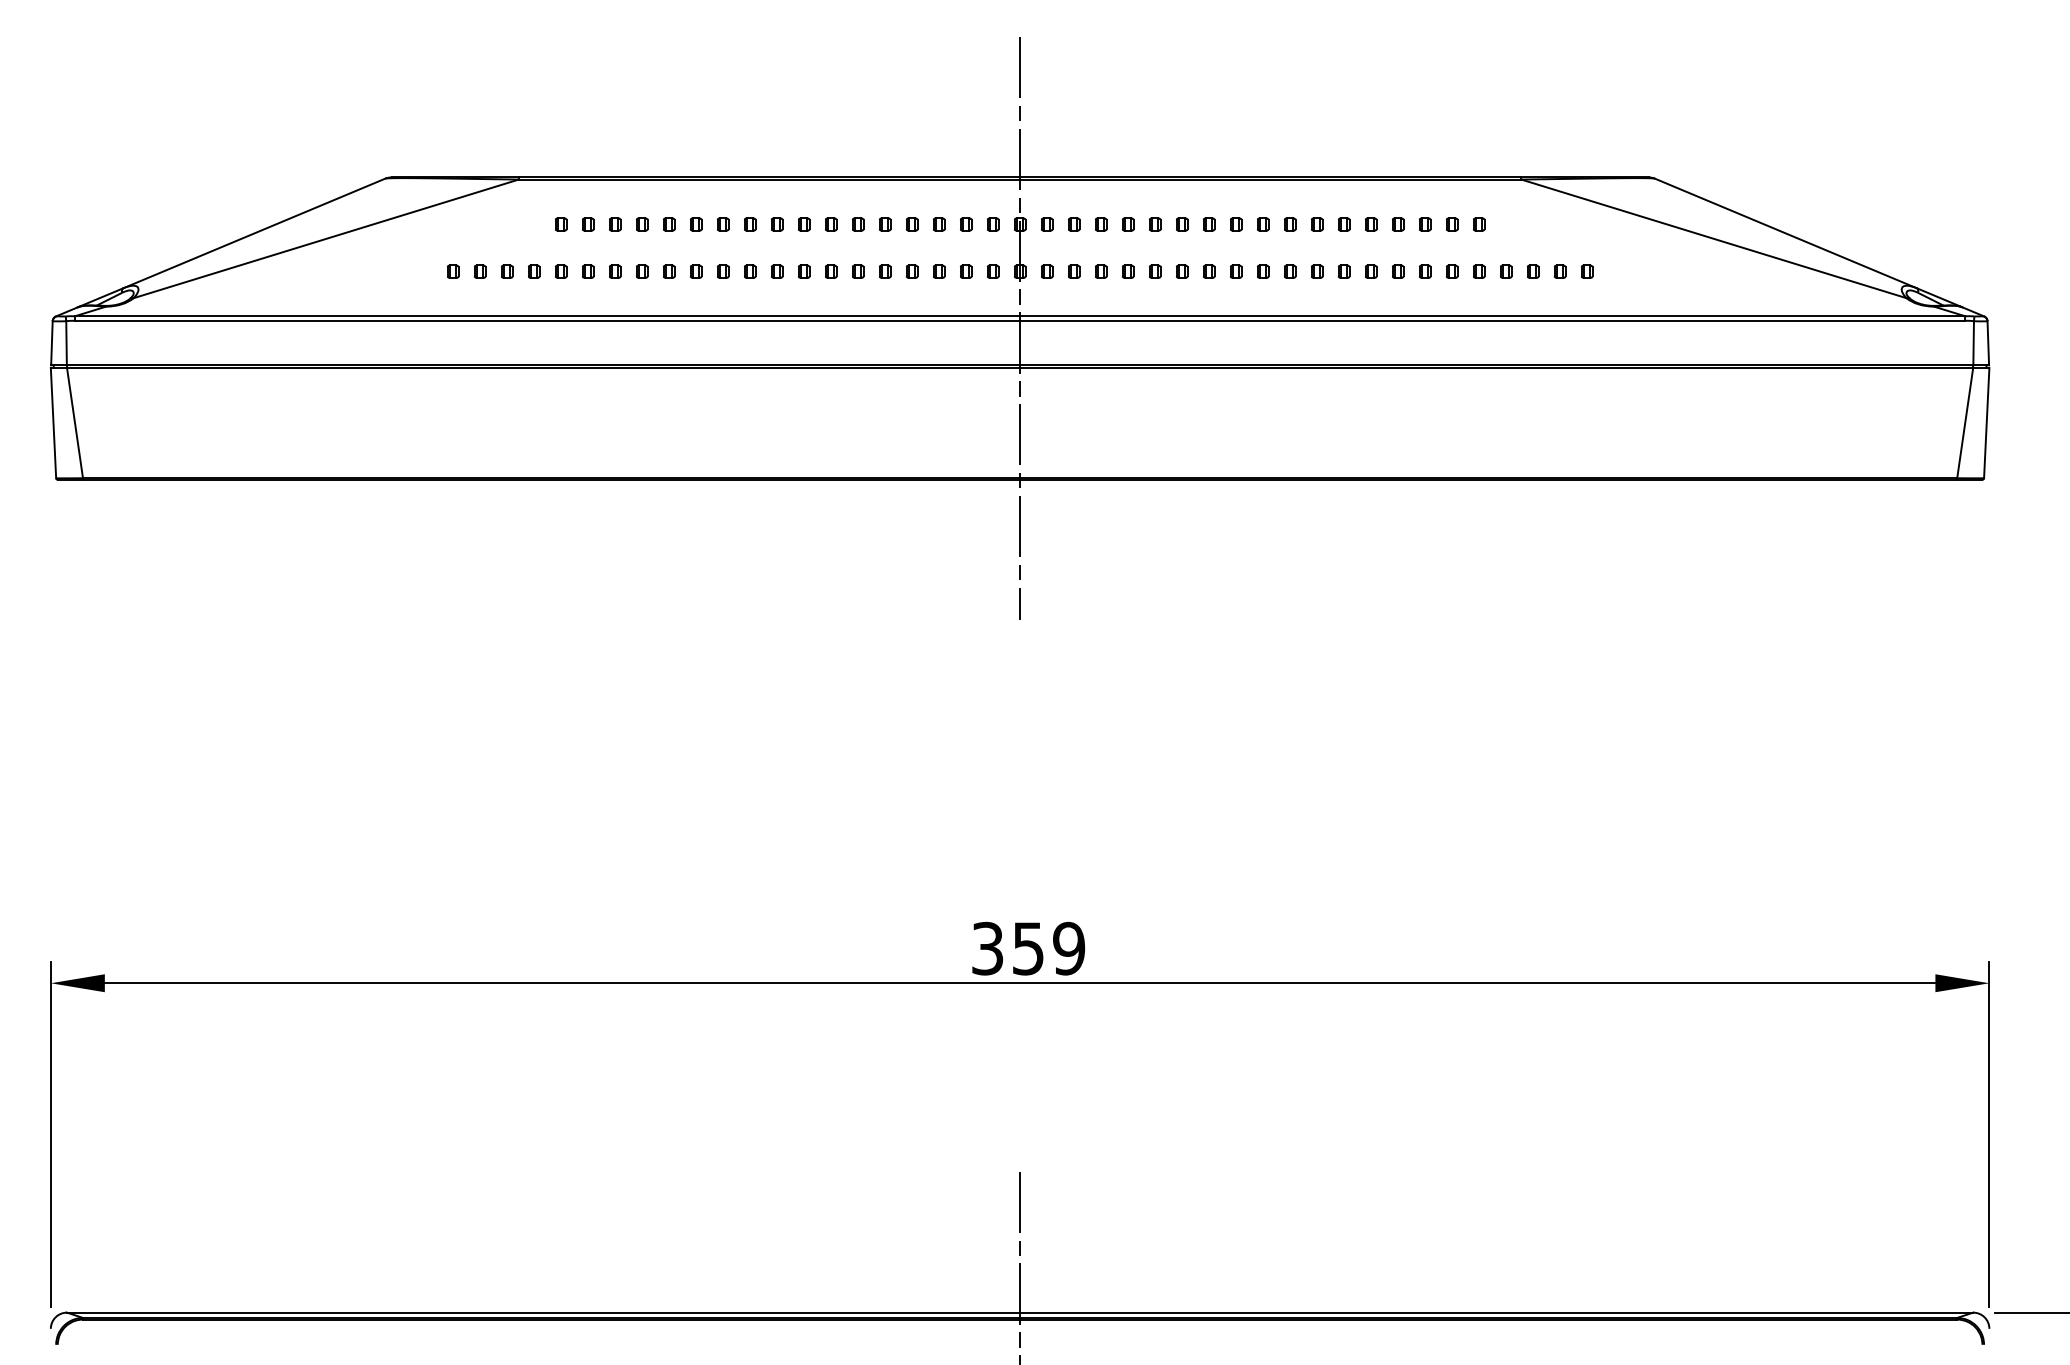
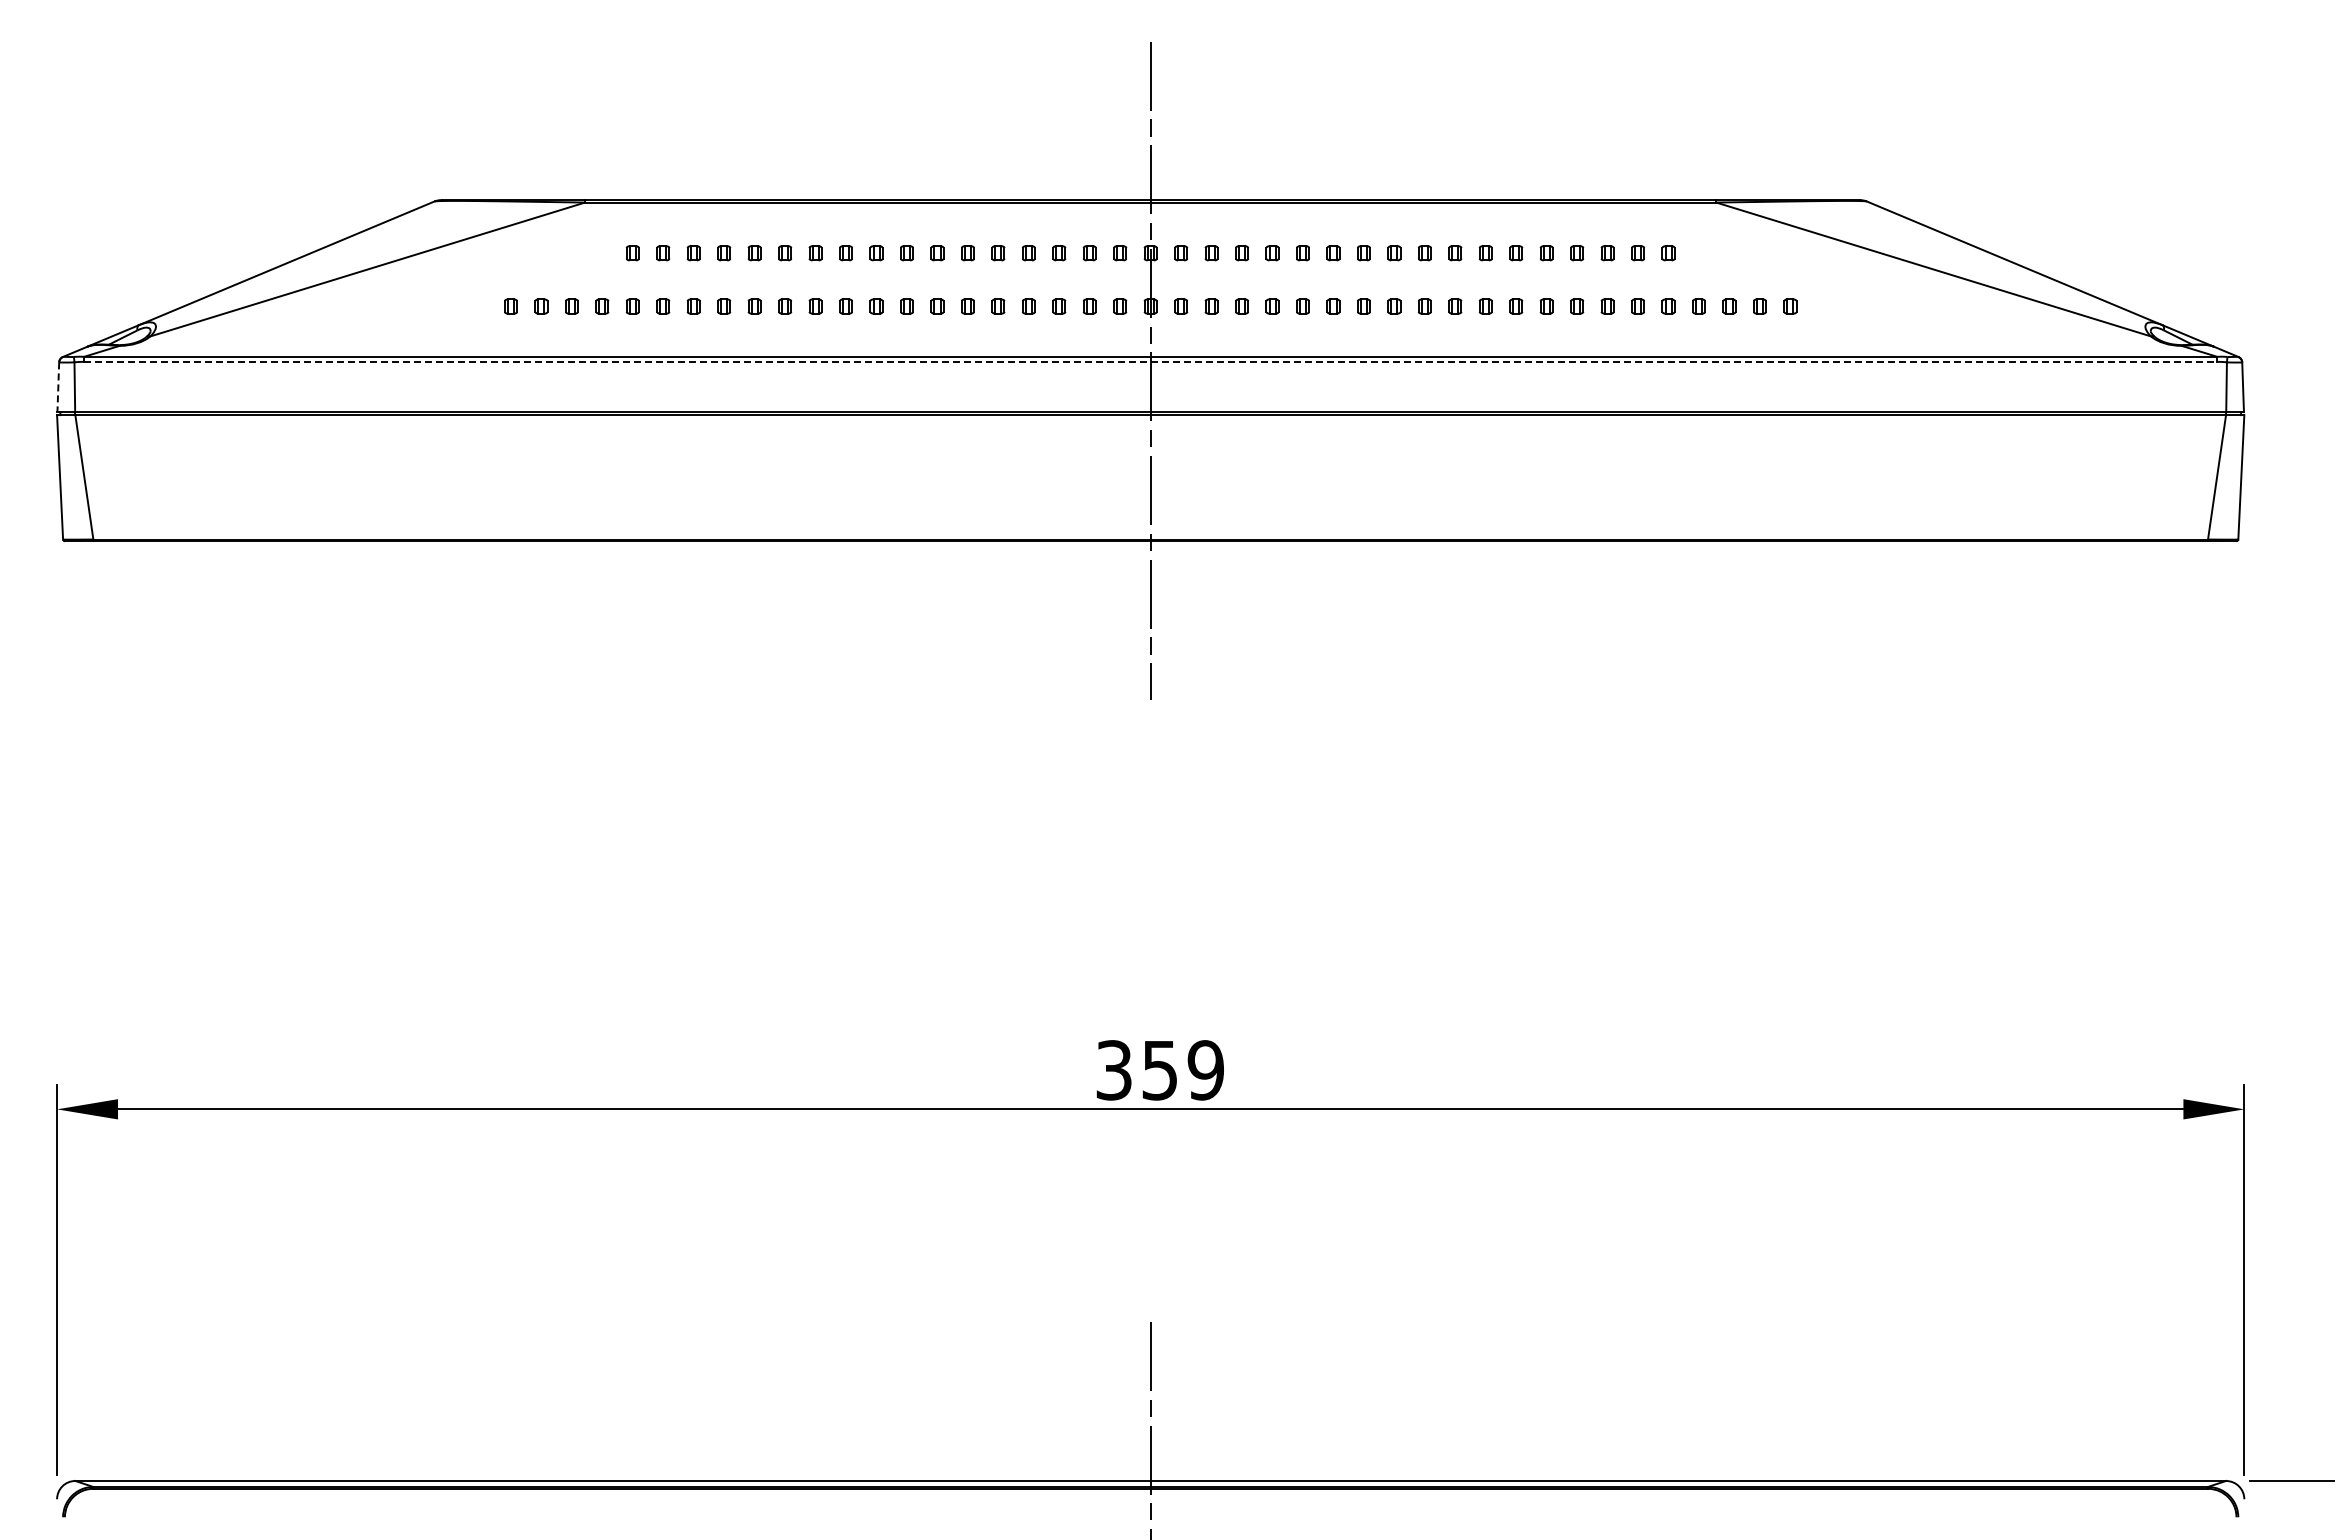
line: (1020, 320) -> (1151, 361), solid -> dashed
line: (52, 343) -> (58, 387), solid -> dashed

